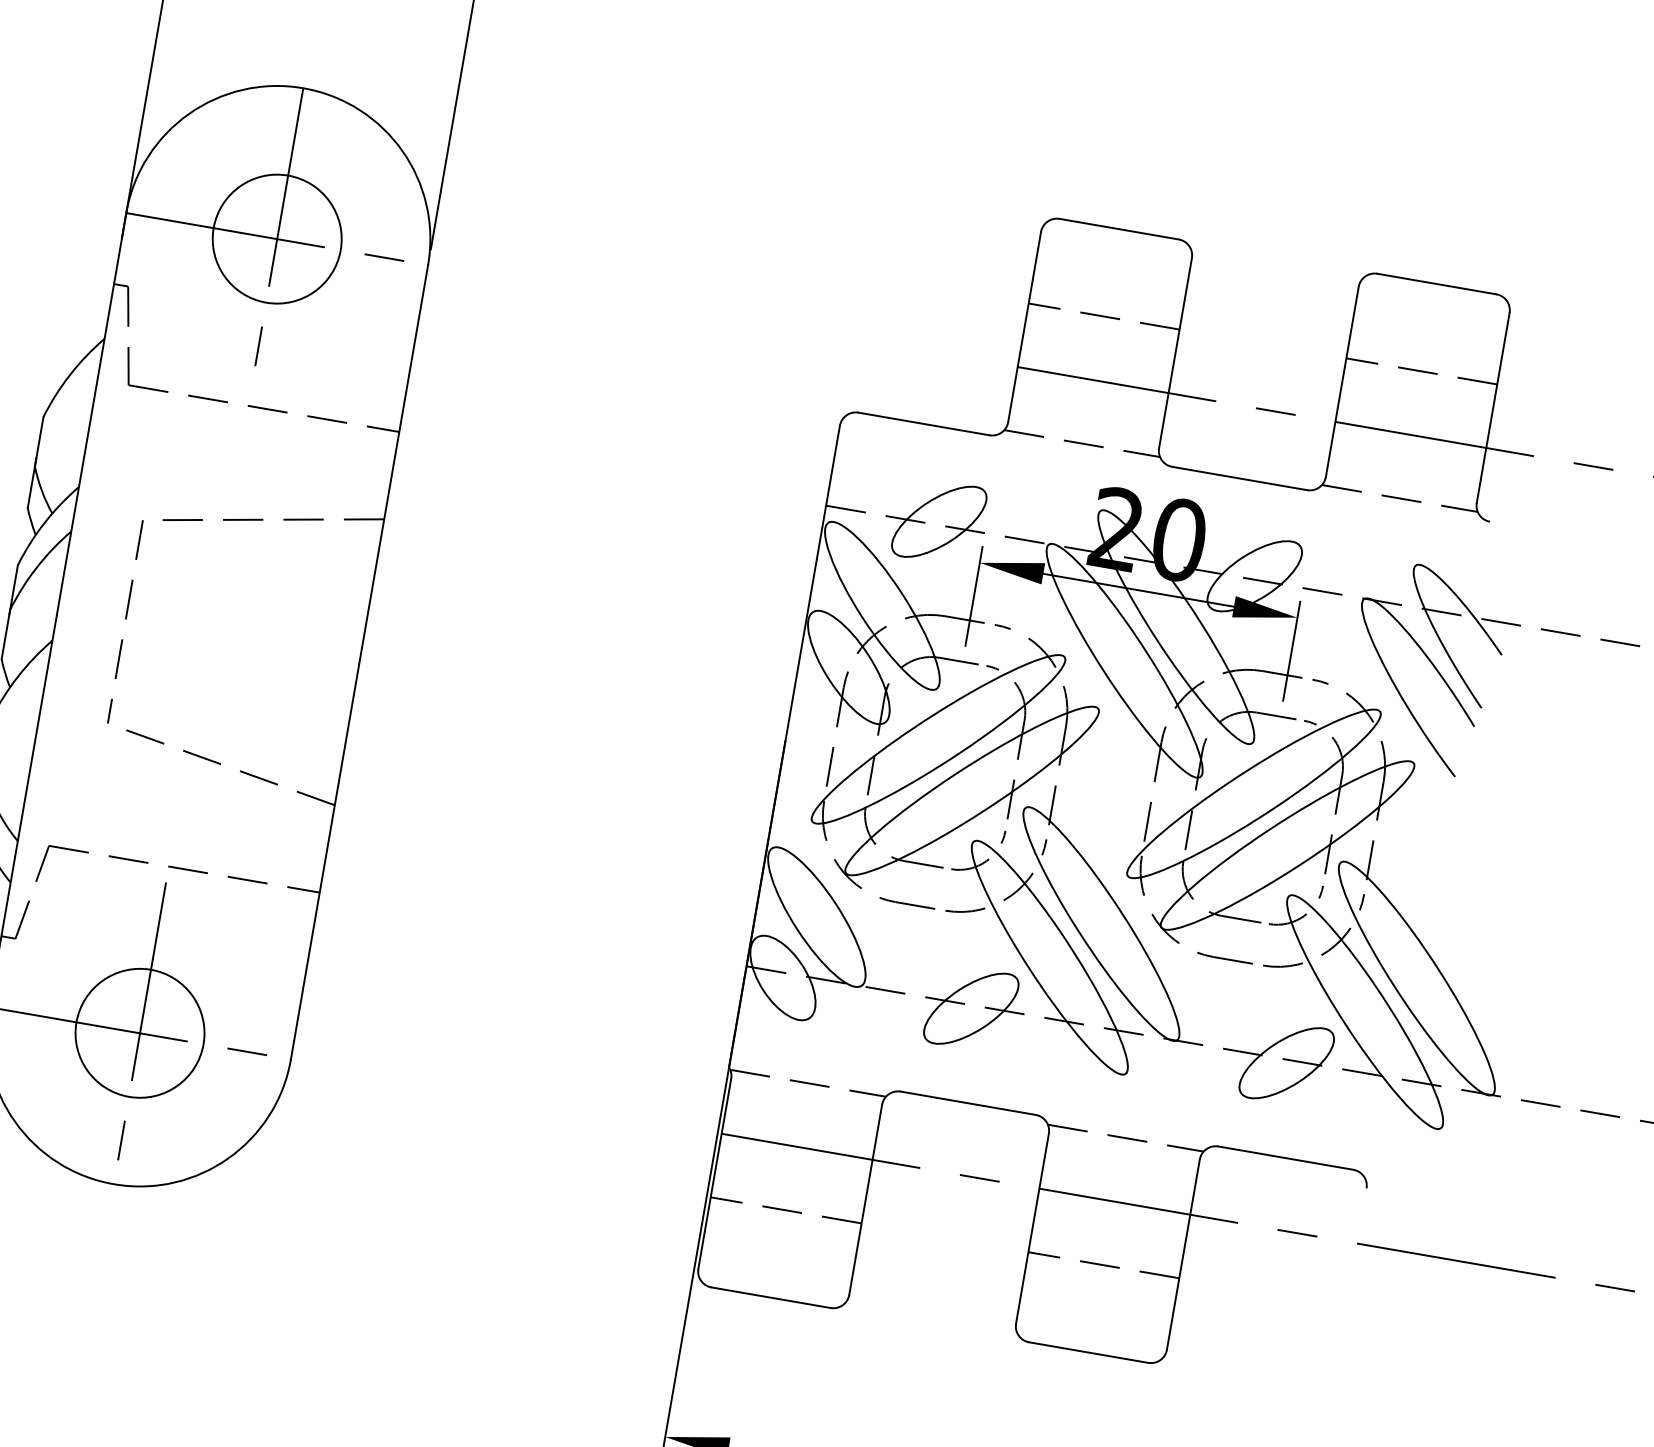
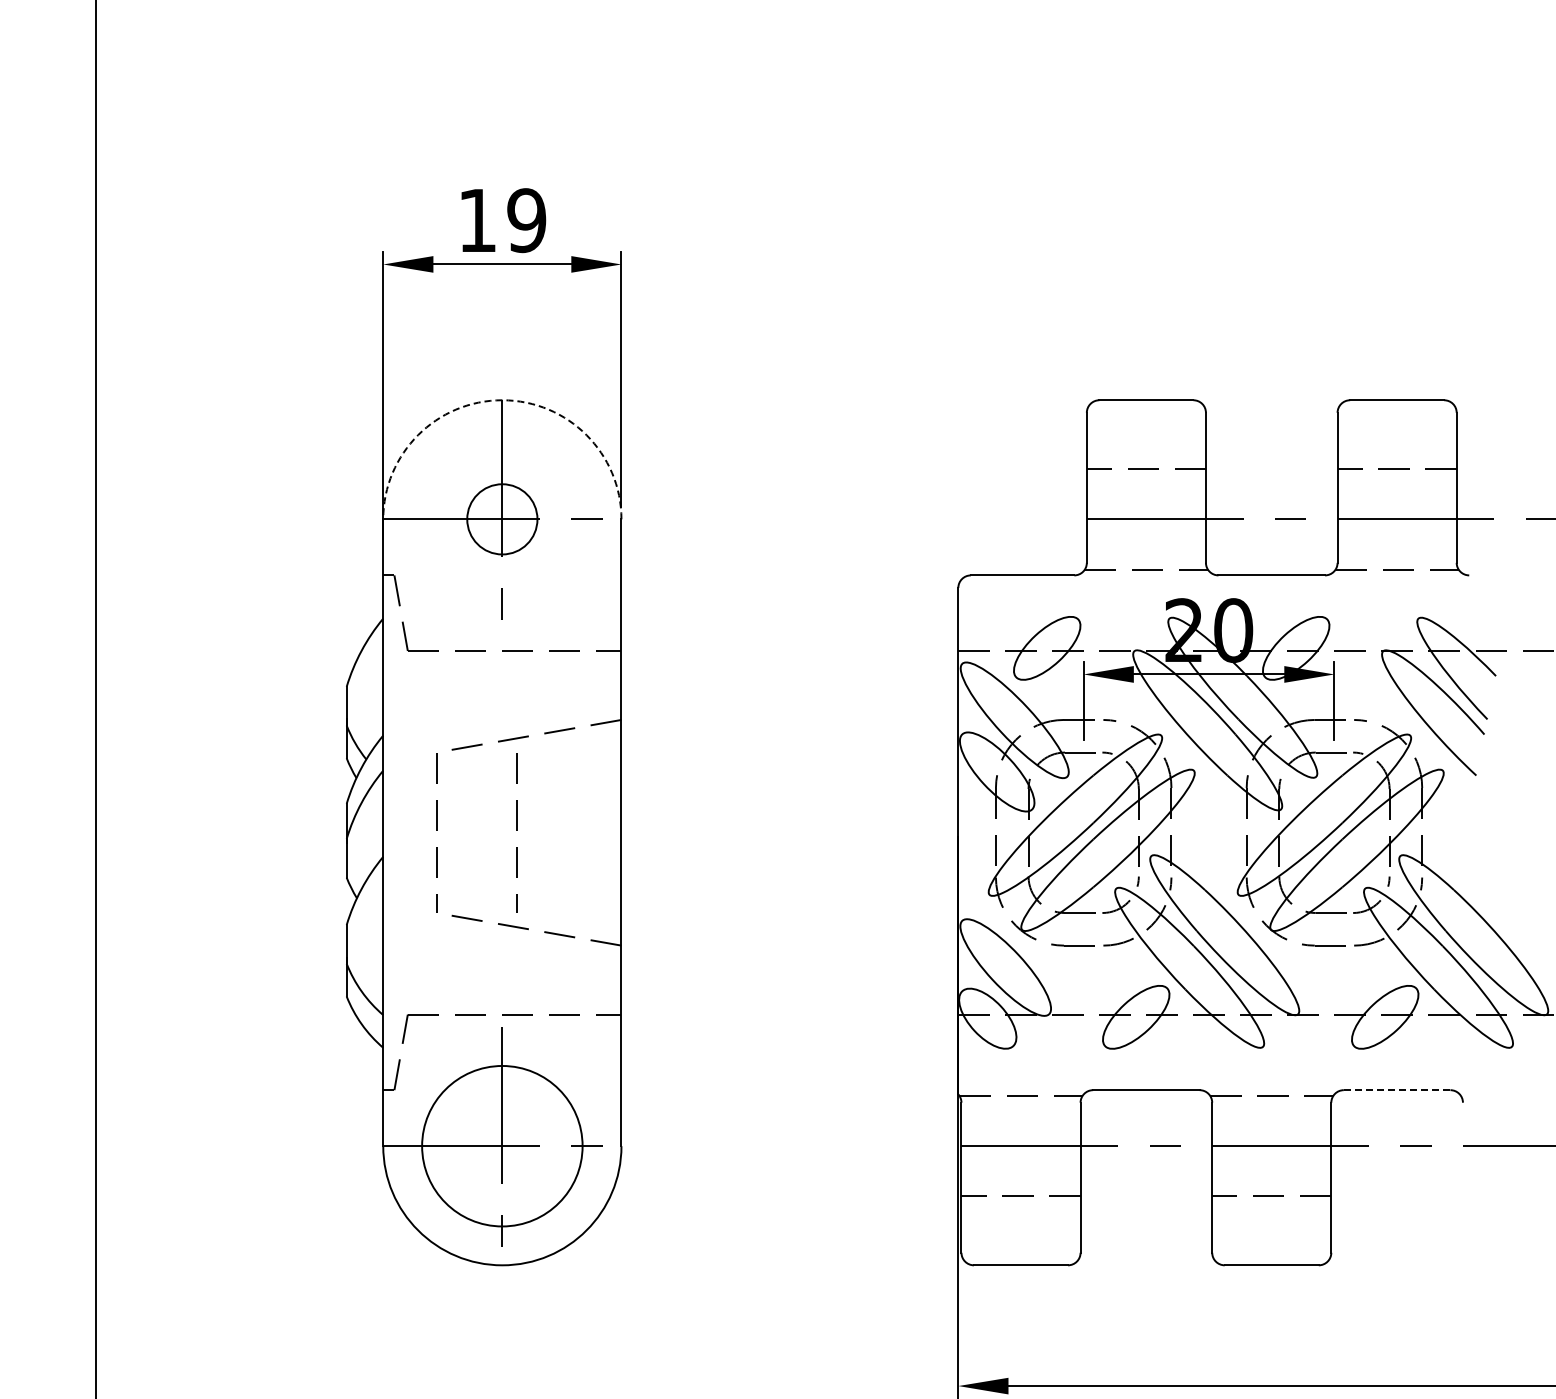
arc: (303, 88) -> (502, 400), solid -> dashed
circle: (277, 239) -> (502, 519), size x0.7
line: (227, 636) -> (516, 830), added
circle: (140, 1033) -> (502, 1146), size x1.6
line: (1285, 1158) -> (1396, 1090), solid -> dashed

